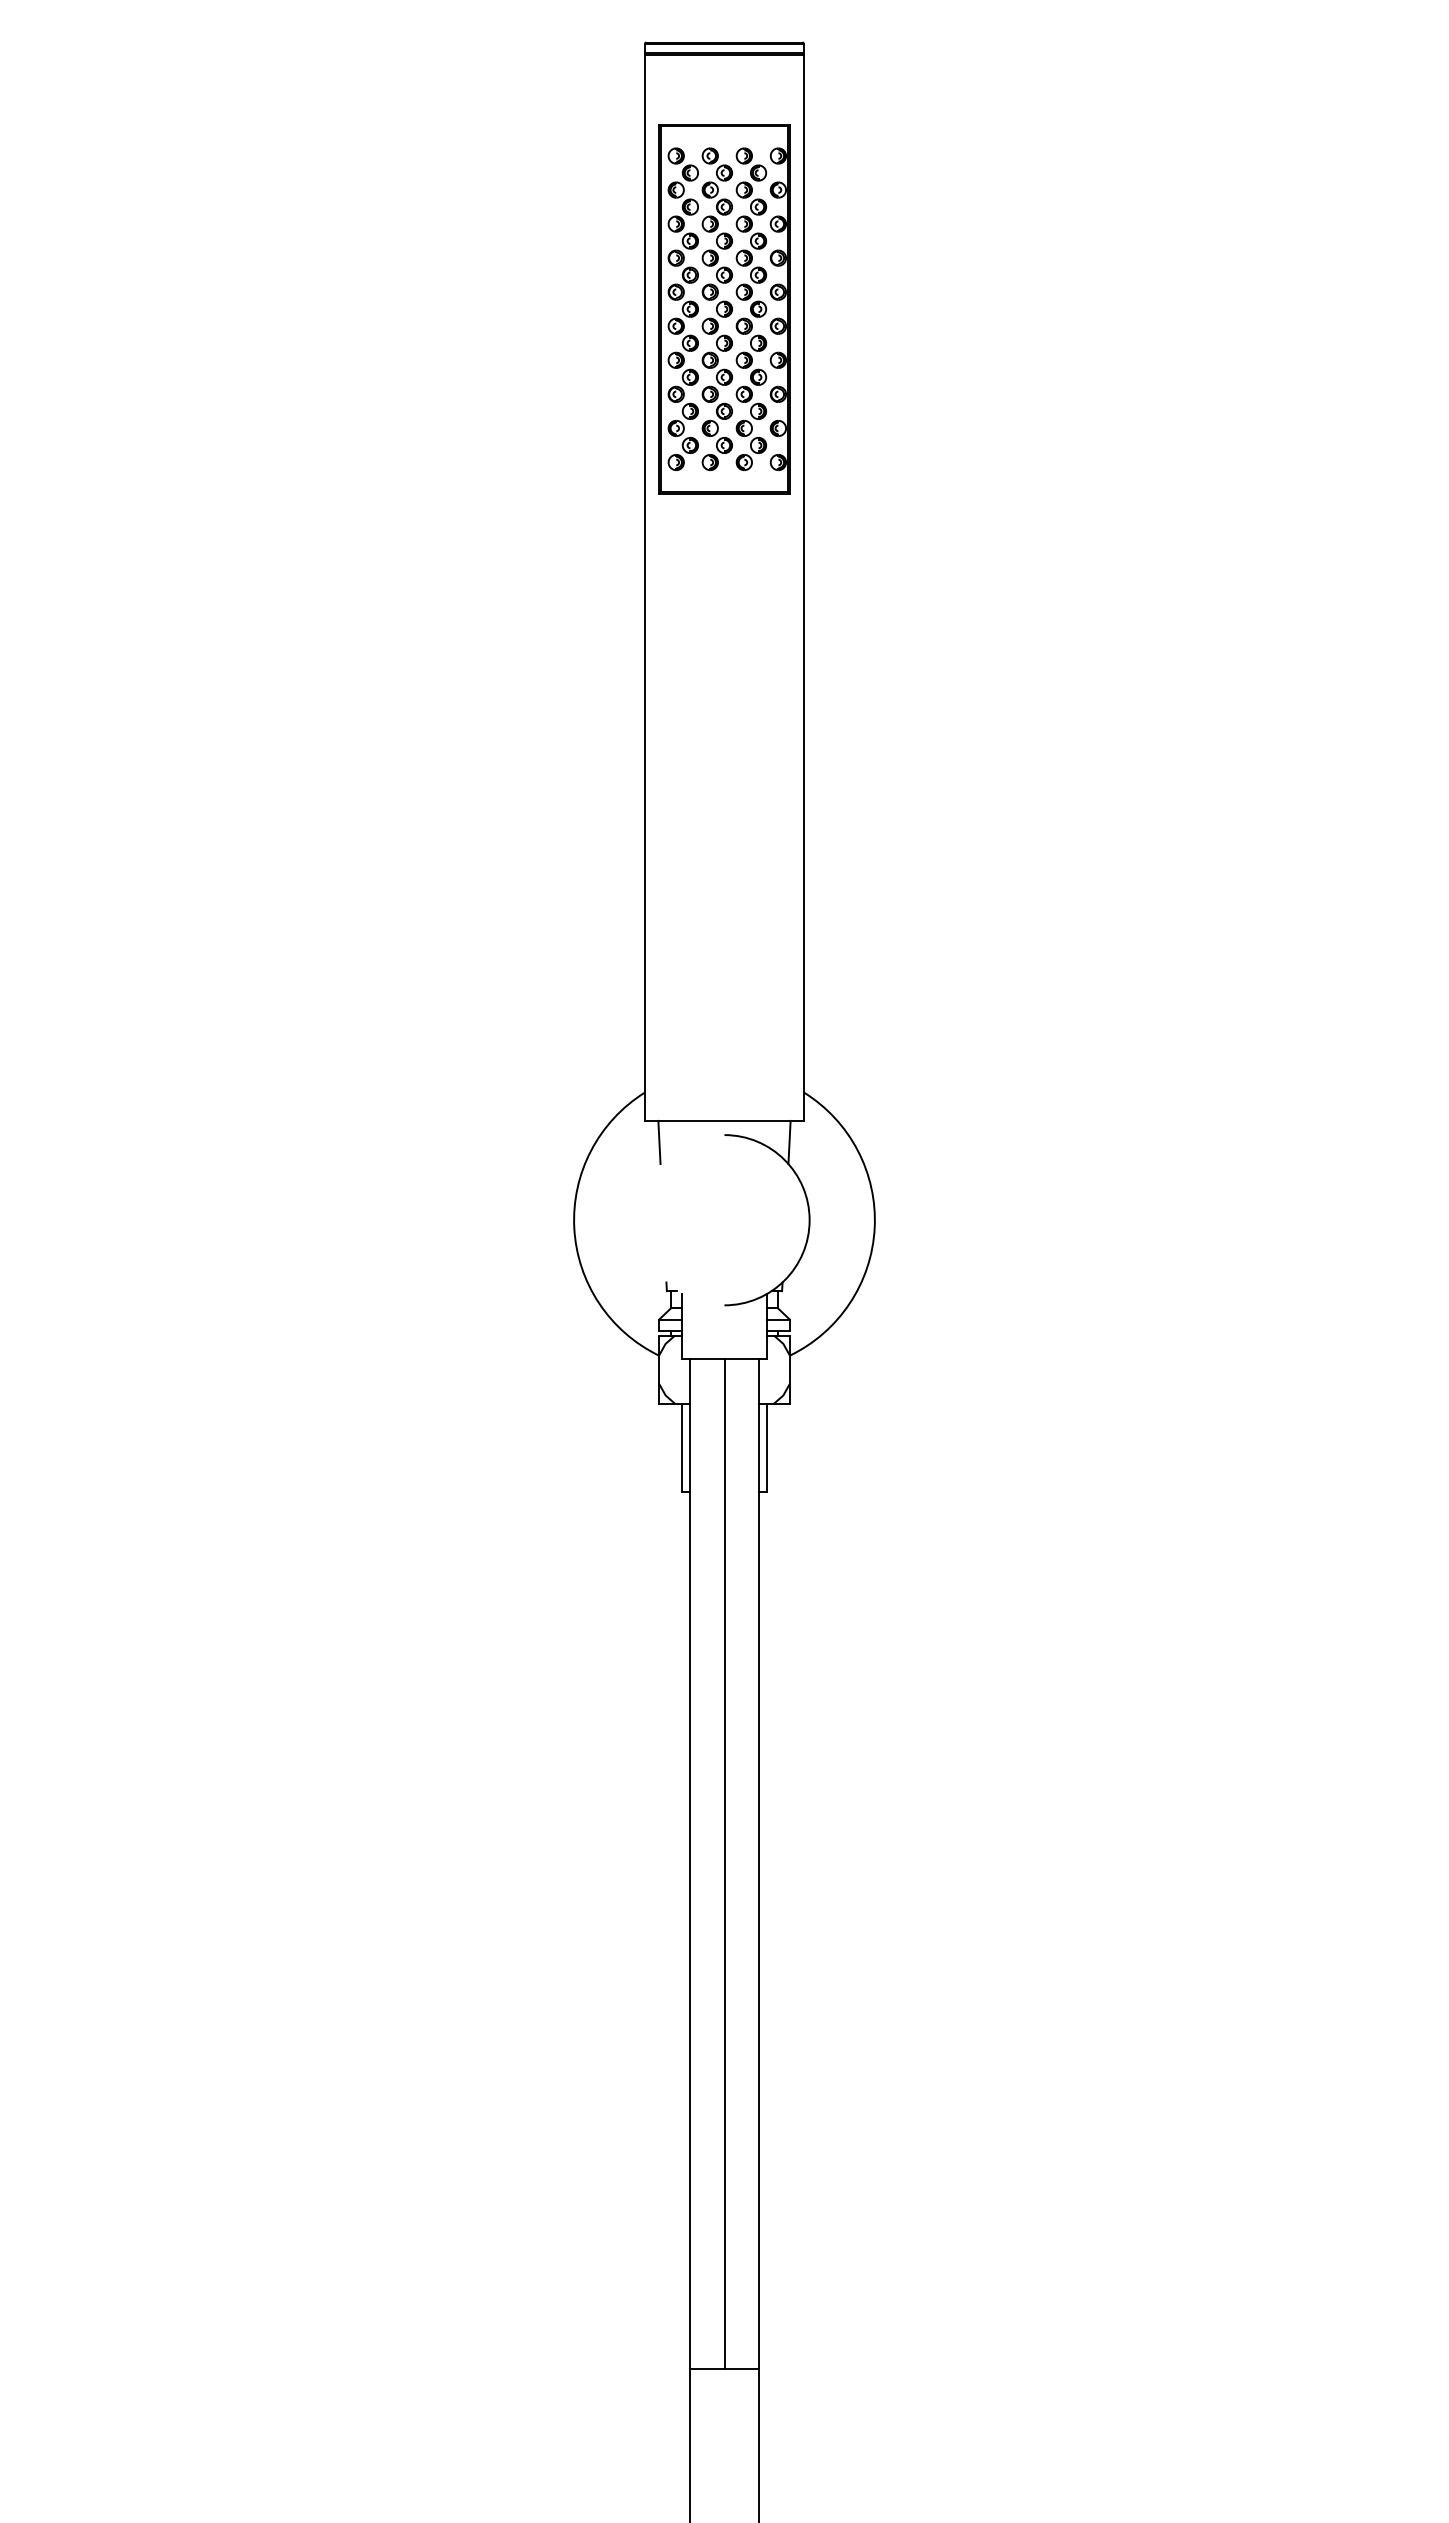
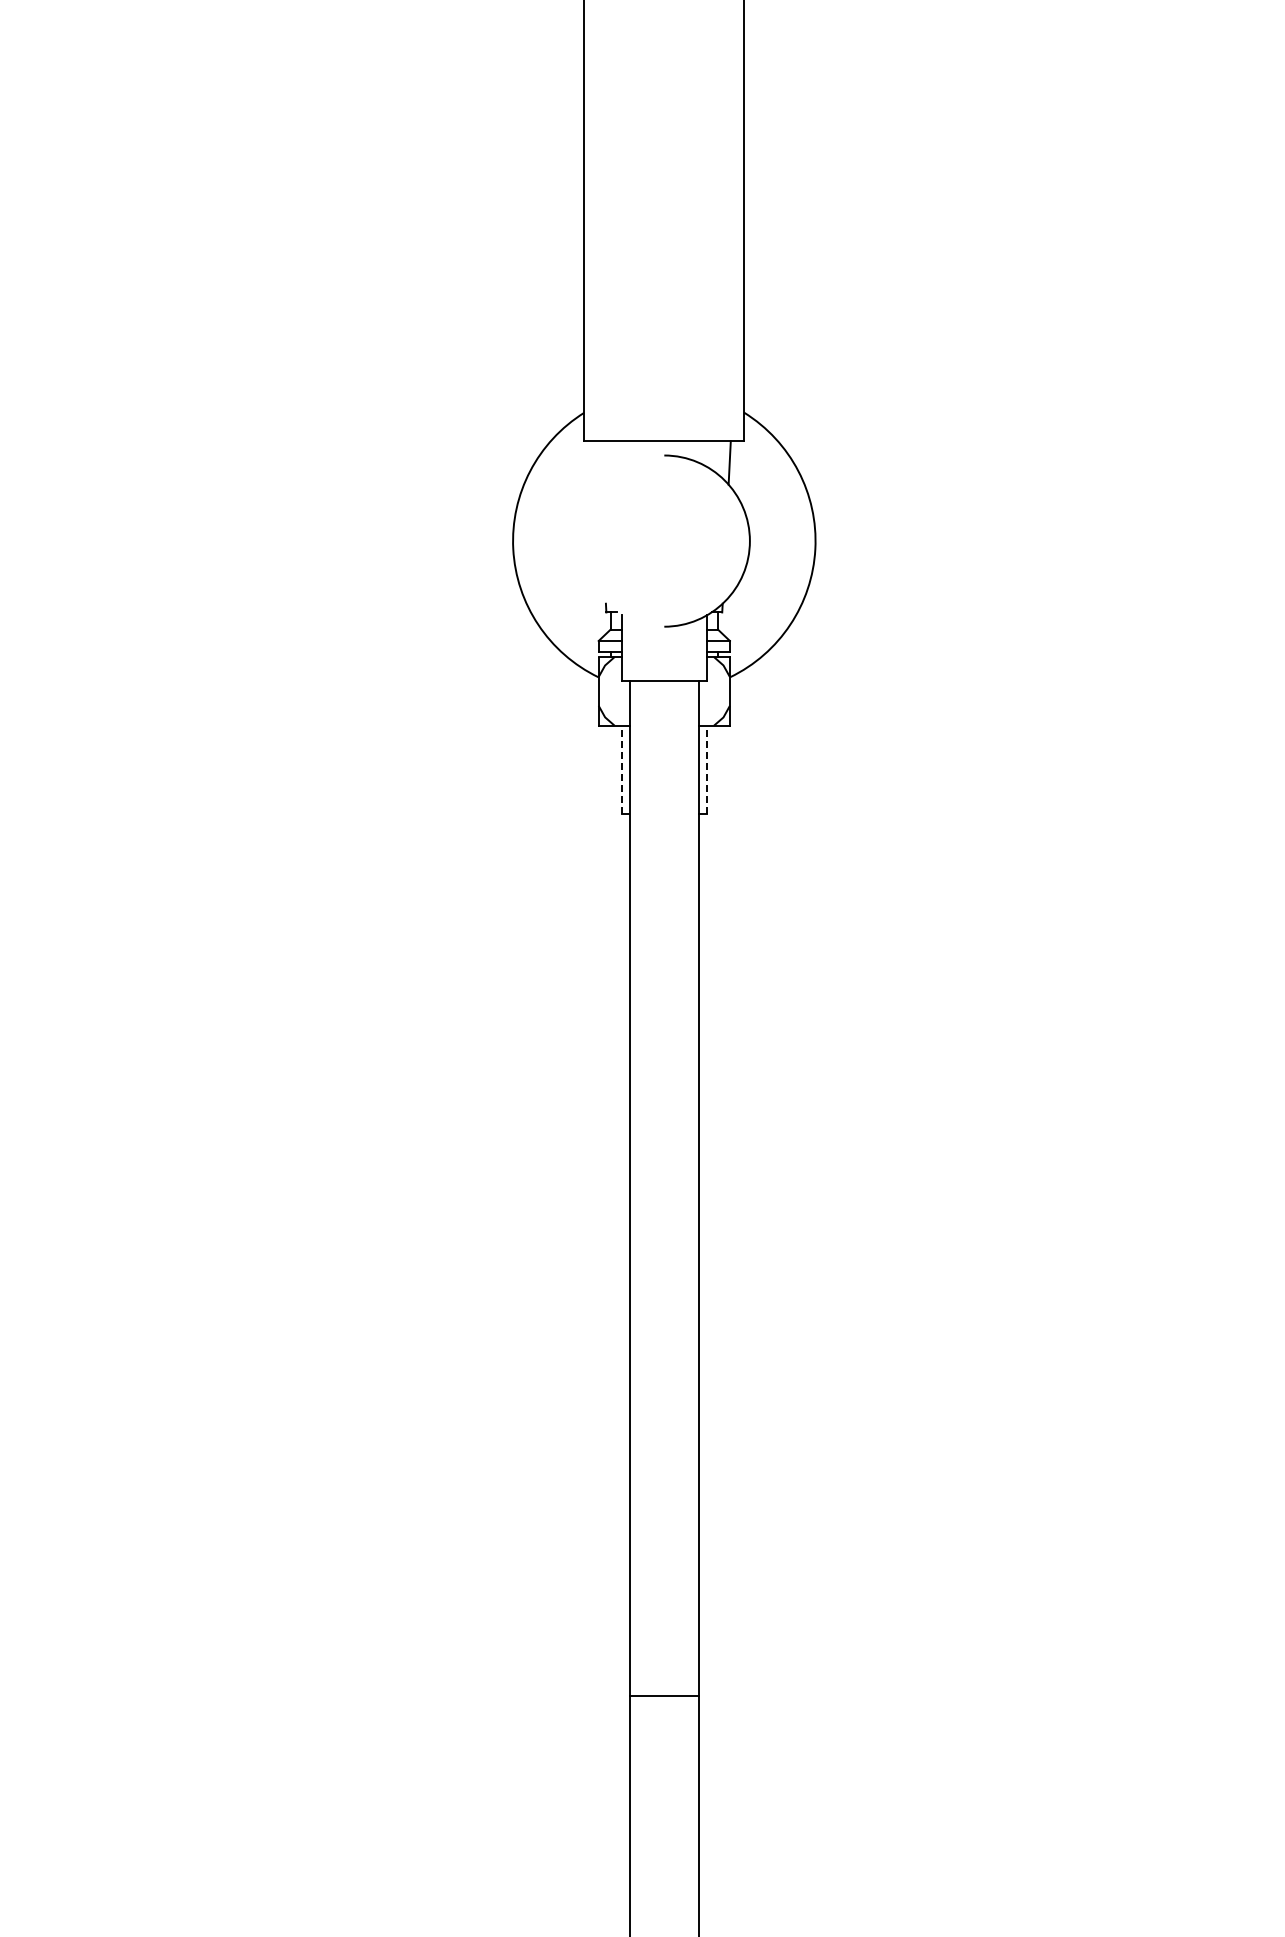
line: (659, 1142) -> (598, 462), removed
line: (681, 1447) -> (621, 769), solid -> dashed
line: (767, 1447) -> (707, 769), solid -> dashed
line: (724, 1863) -> (664, 1188), removed

